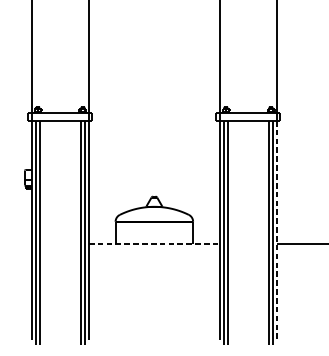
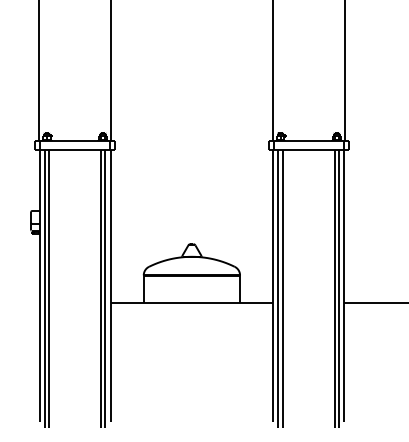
line: (277, 230) -> (344, 286), dashed -> solid
line: (154, 244) -> (192, 303), dashed -> solid

